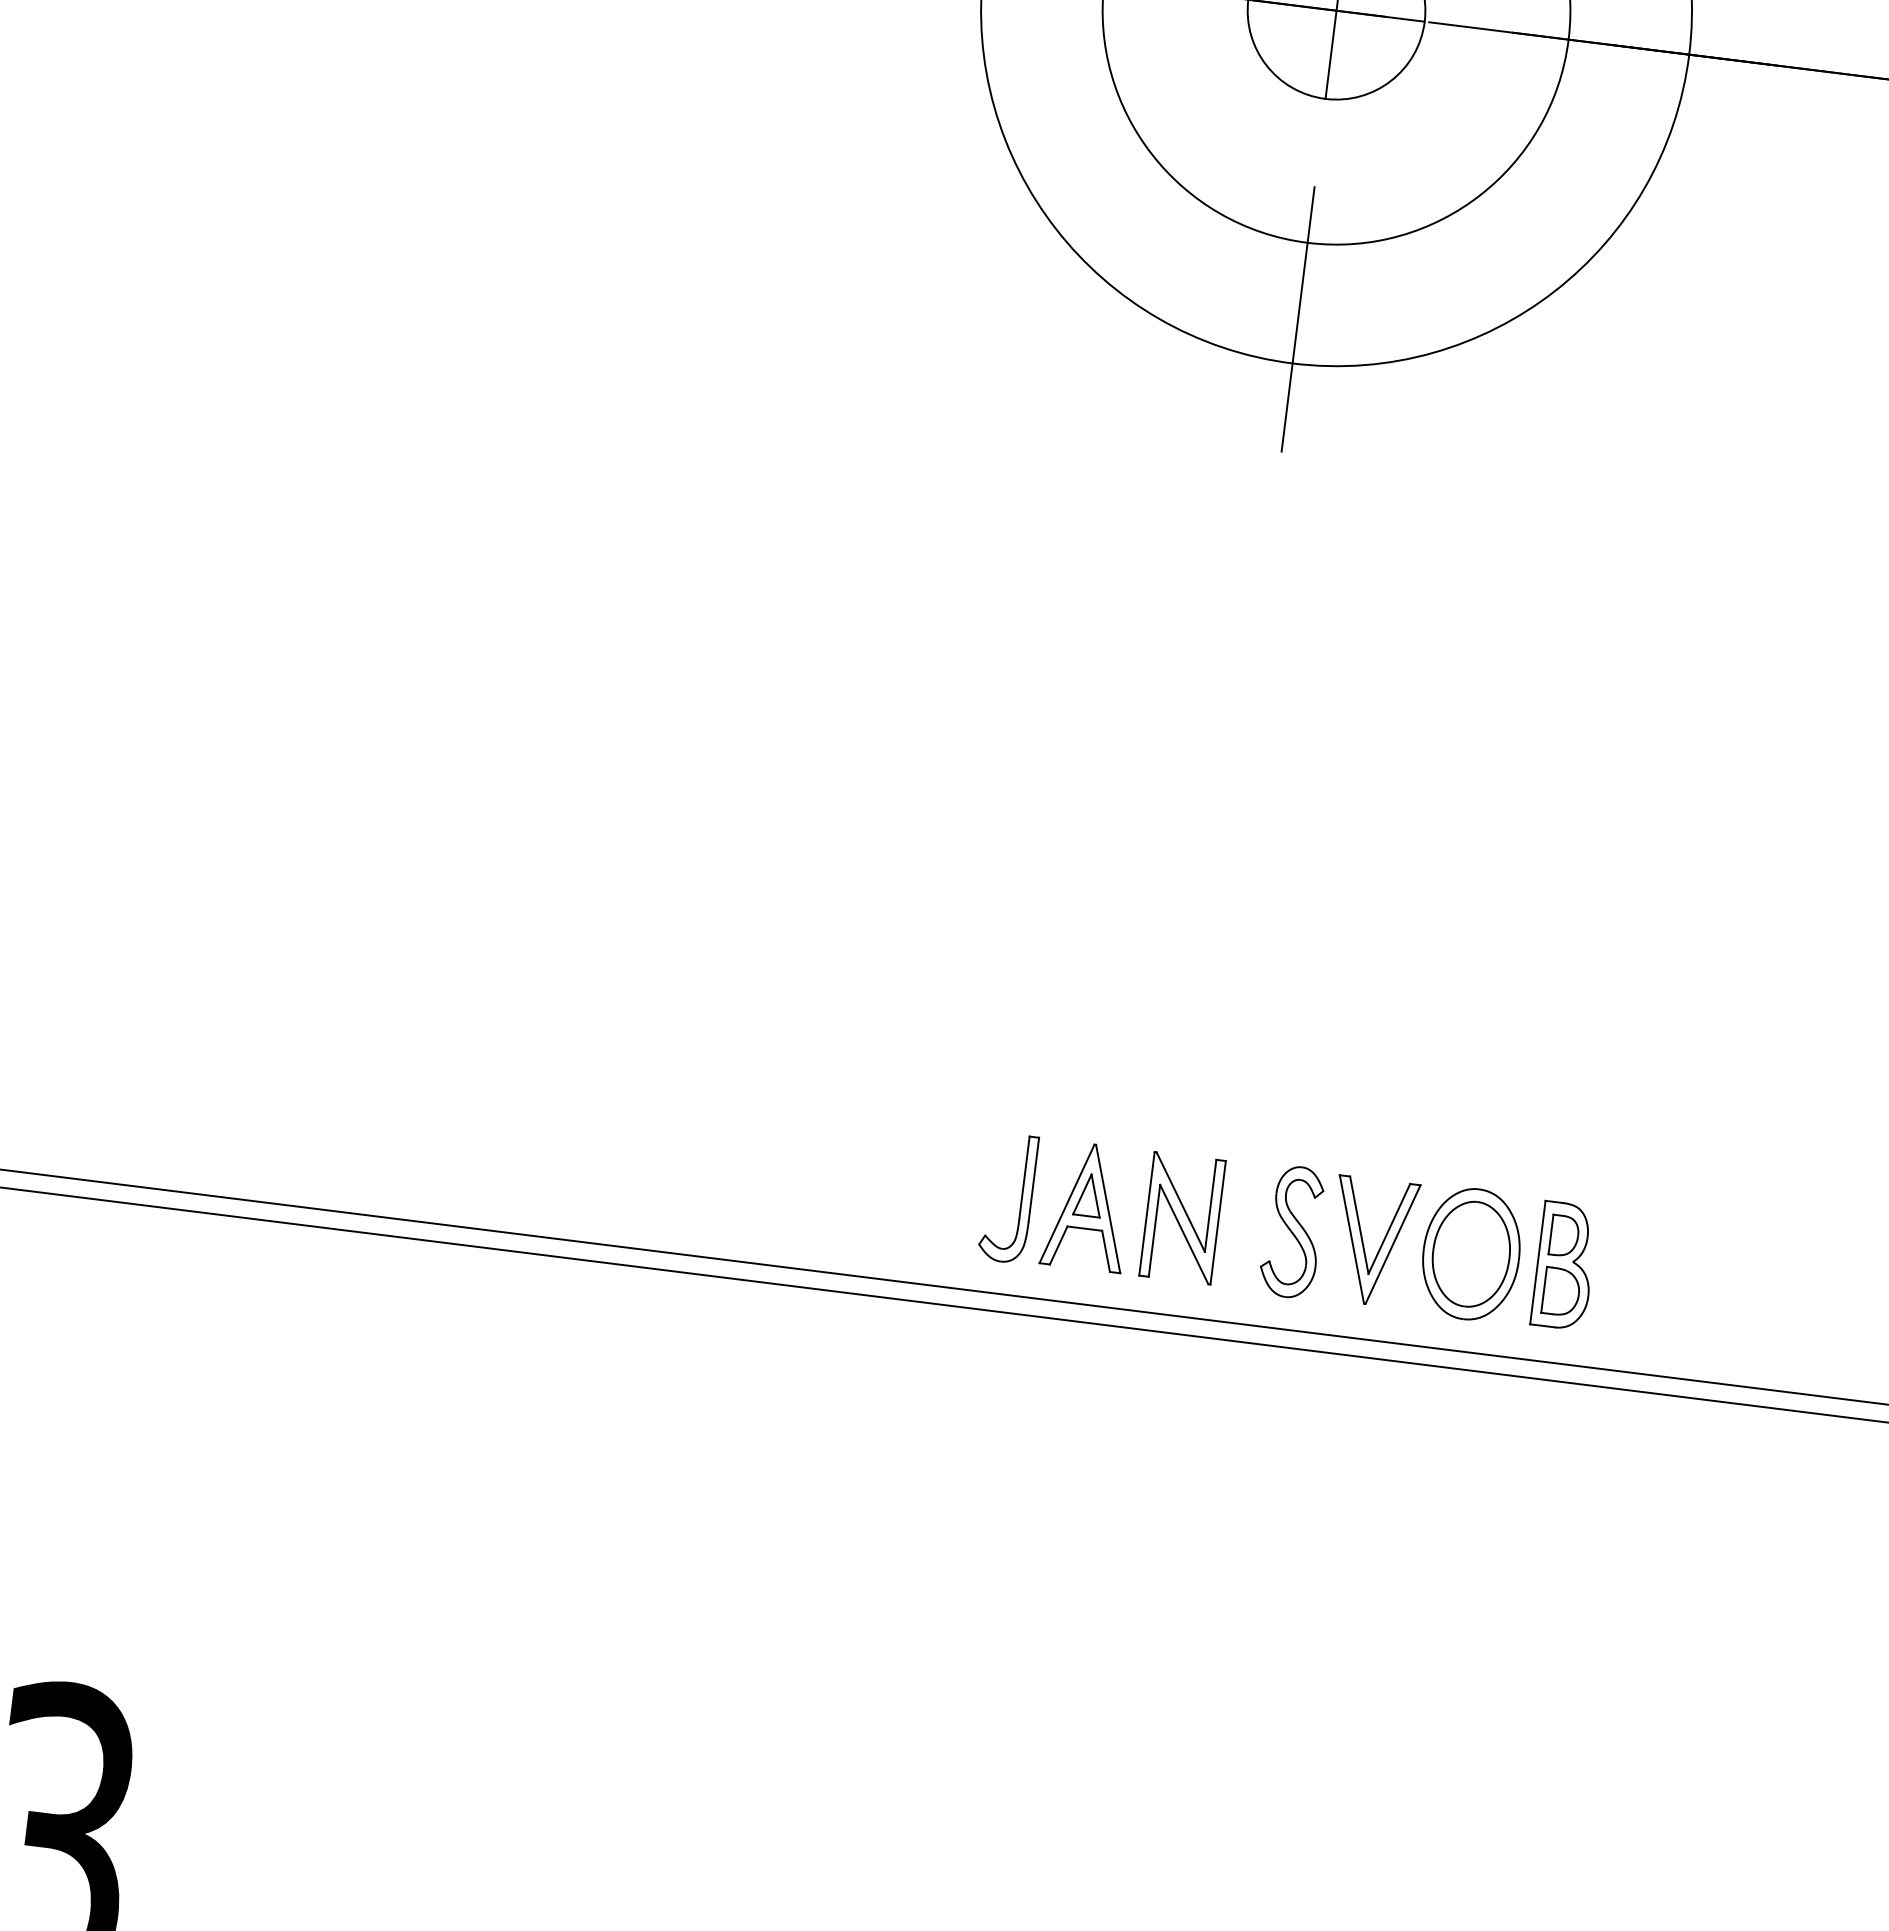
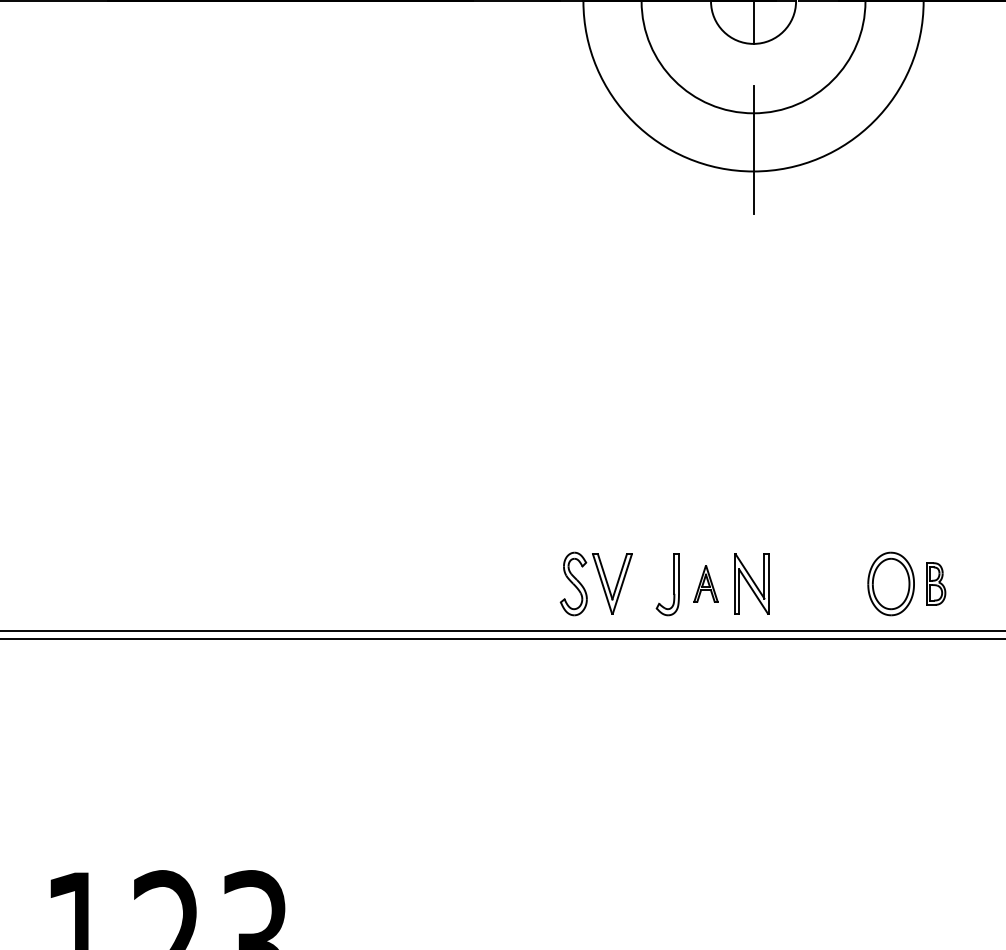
part: (1086, 1205) -> (705, 583), size x0.6
part: (1337, 1236) -> (595, 583), moved
part: (1565, 1264) -> (936, 583), size x0.7

